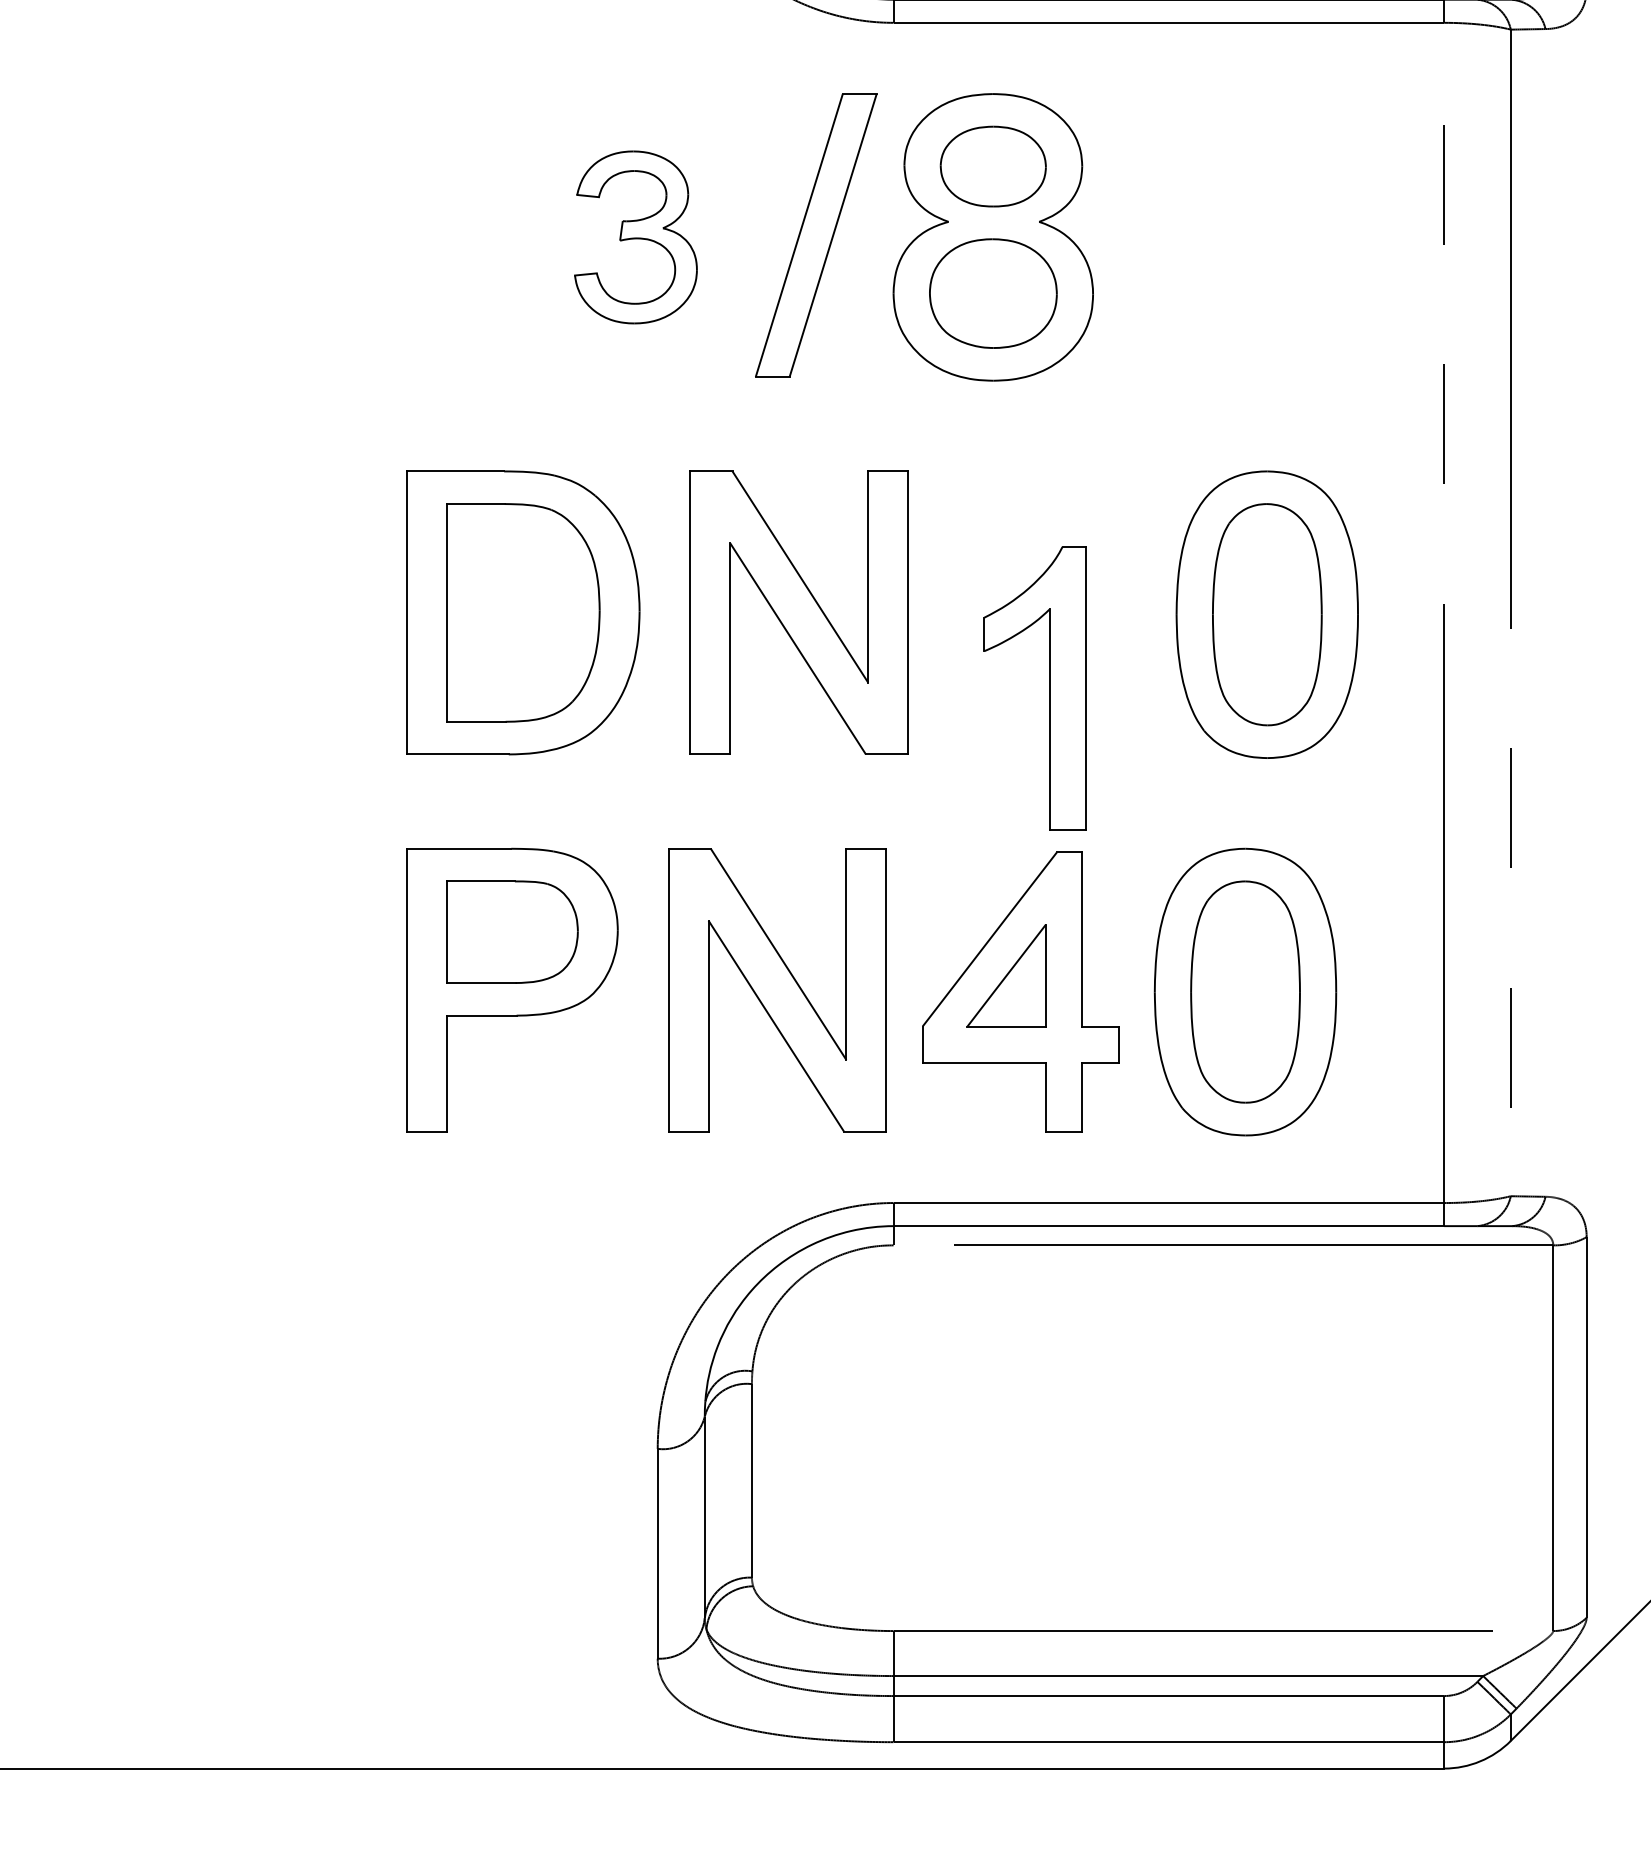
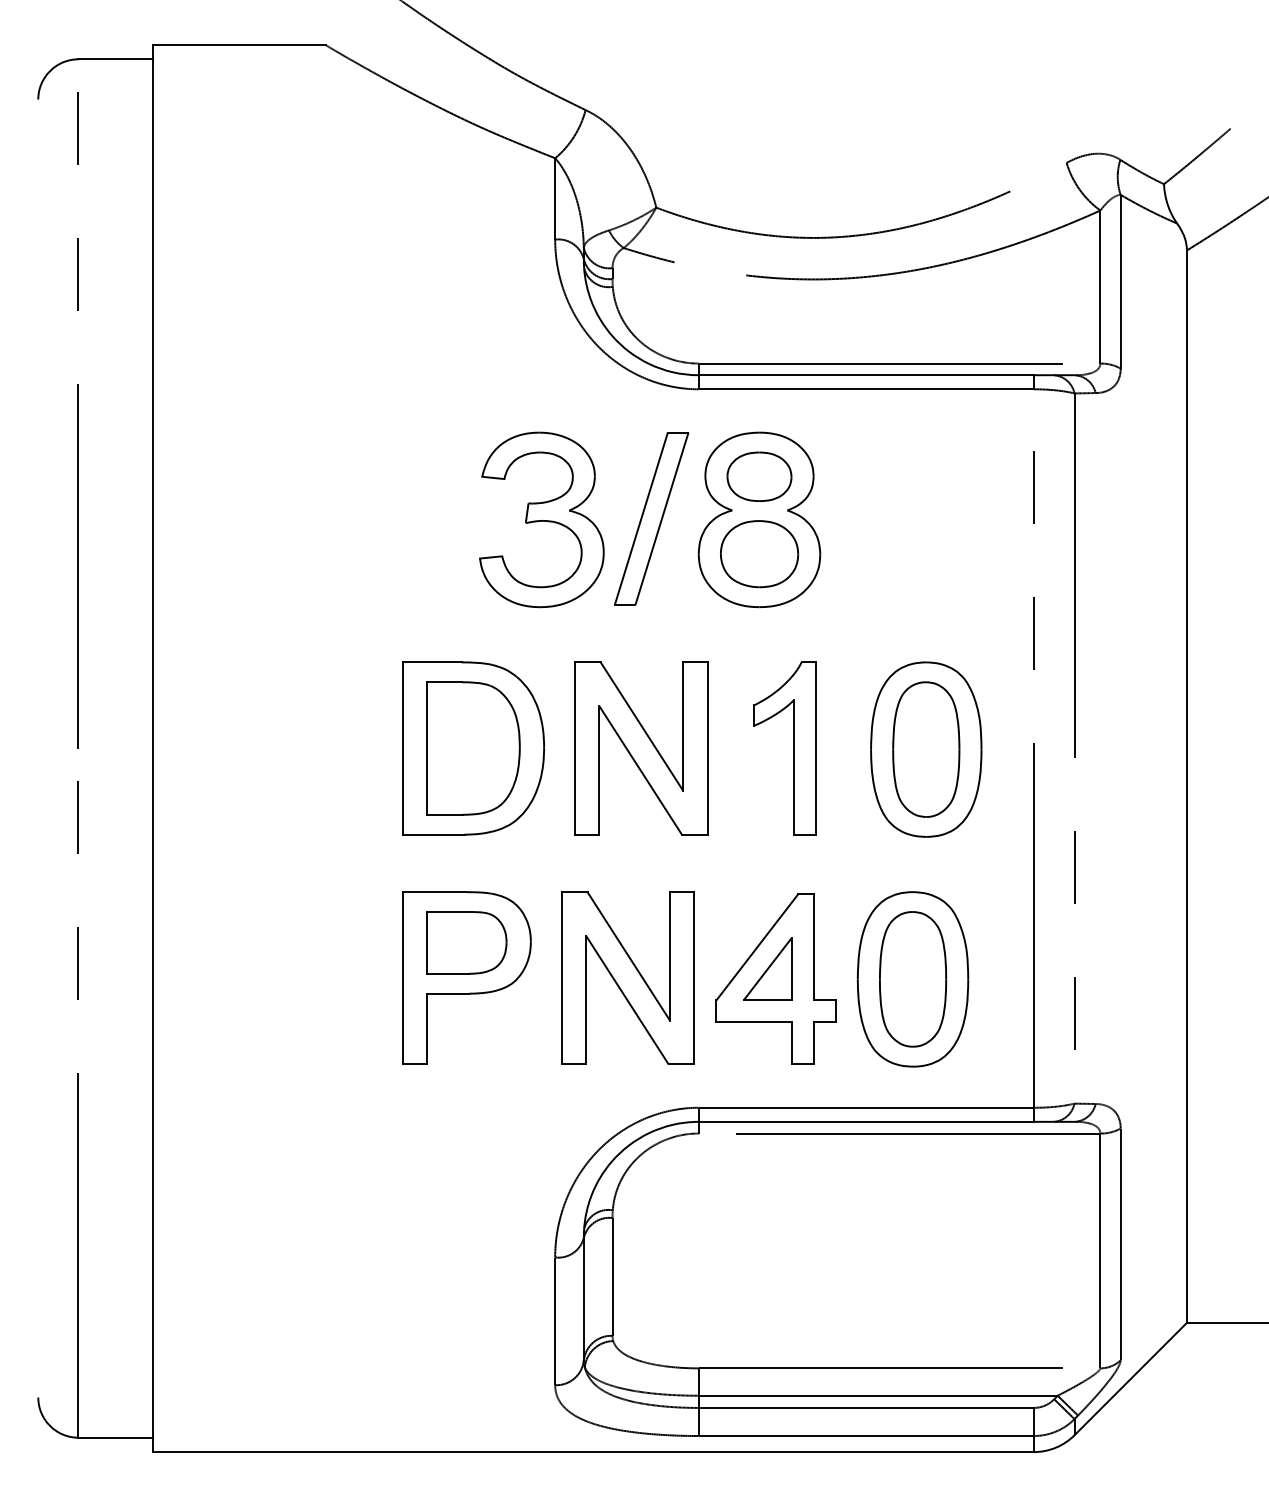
part: (635, 236) -> (541, 519), size x1.67
part: (1049, 688) -> (793, 748), moved

